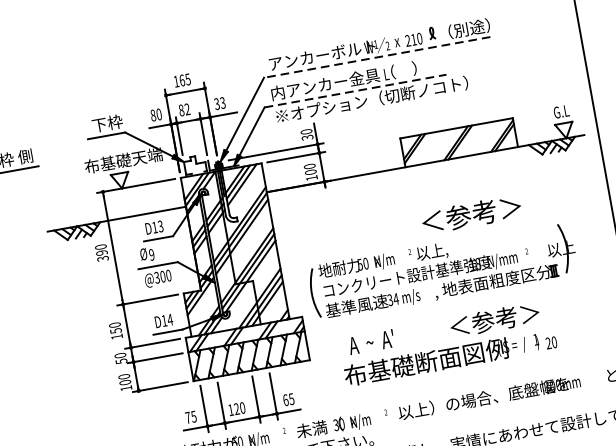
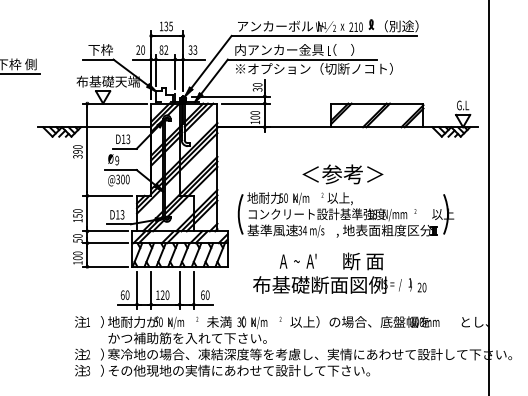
line: (377, 56) -> (324, 35), dashed -> solid
text: (182, 80) -> (166, 26), 165 -> 135
line: (355, 90) -> (302, 59), dashed -> solid
text: (153, 114) -> (138, 49), 80 -> 20
text: (471, 214) -> (342, 174), moved
text: (170, 319) -> (122, 214), D14 -> D13
text: (493, 320) -> (379, 261), ＜参考＞ -> 断 面
text: (370, 341) -> (297, 260), moved
text: (291, 398) -> (207, 294), 65 -> 60
text: (190, 416) -> (124, 294), 75 -> 60

